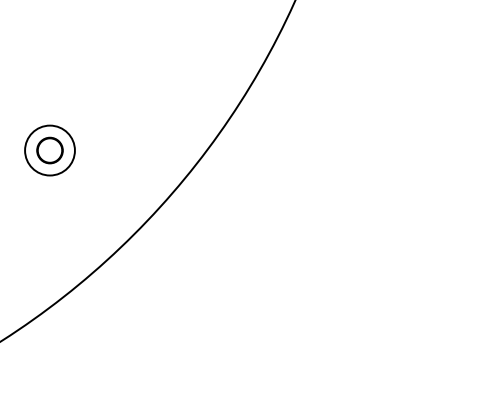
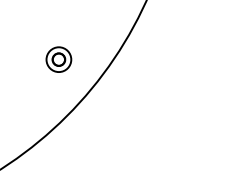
part: (49, 150) -> (58, 59), moved

